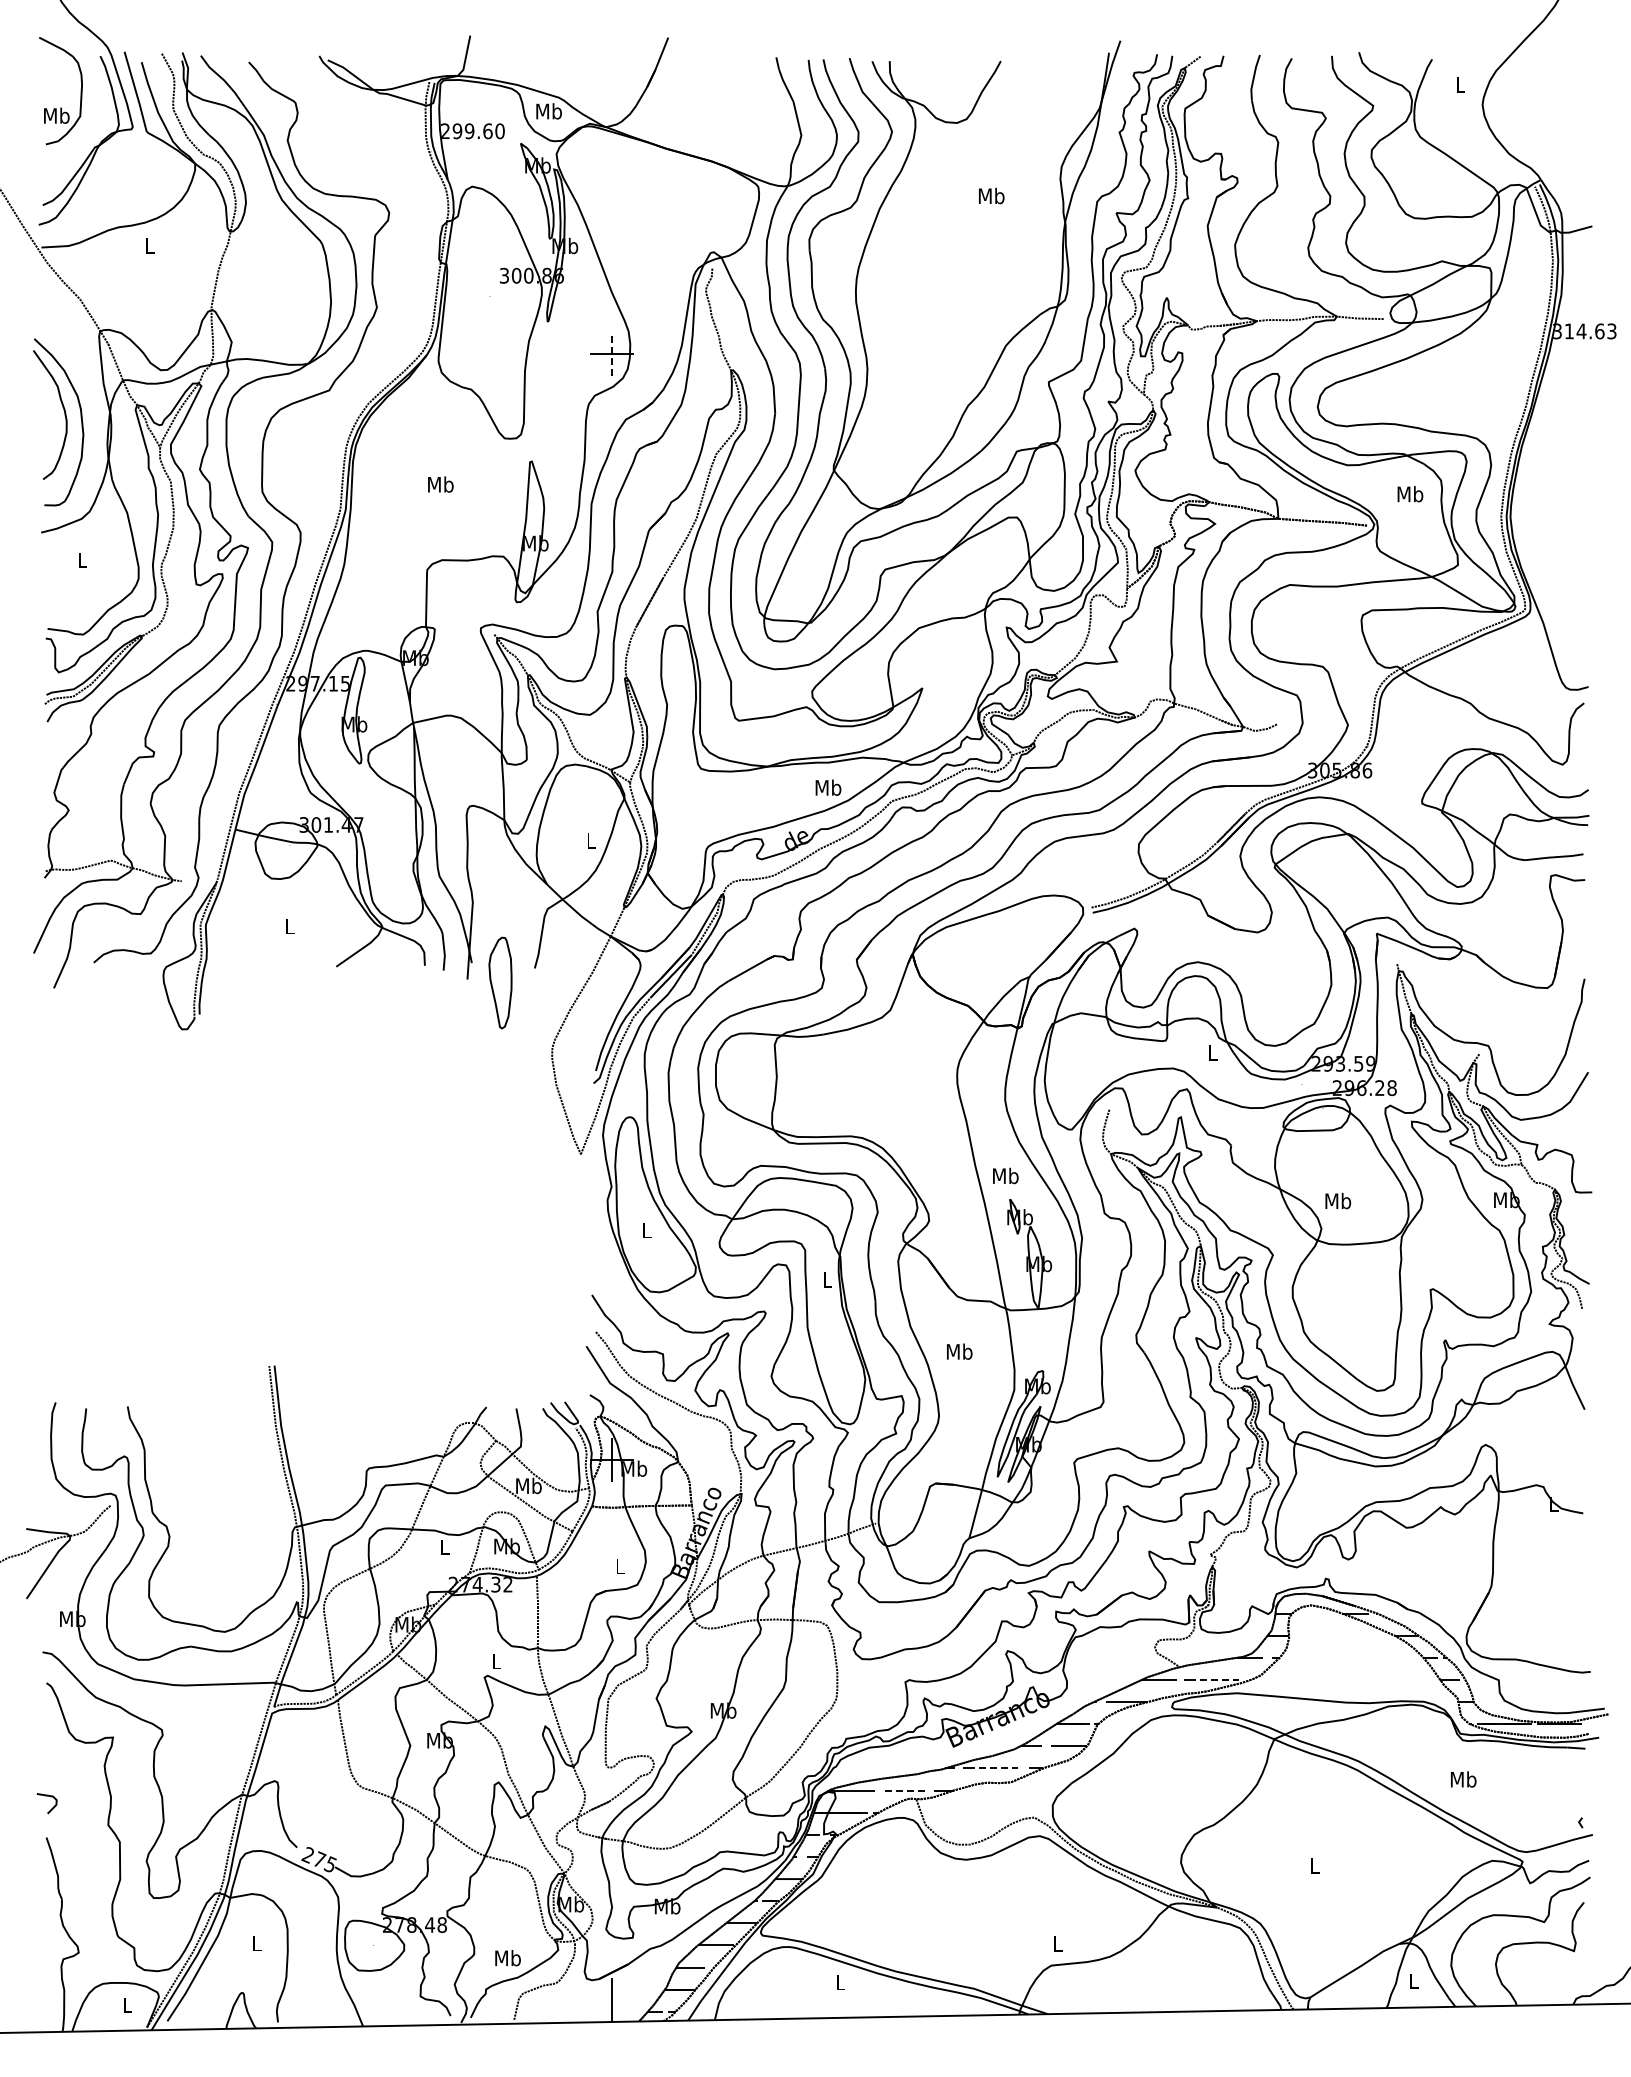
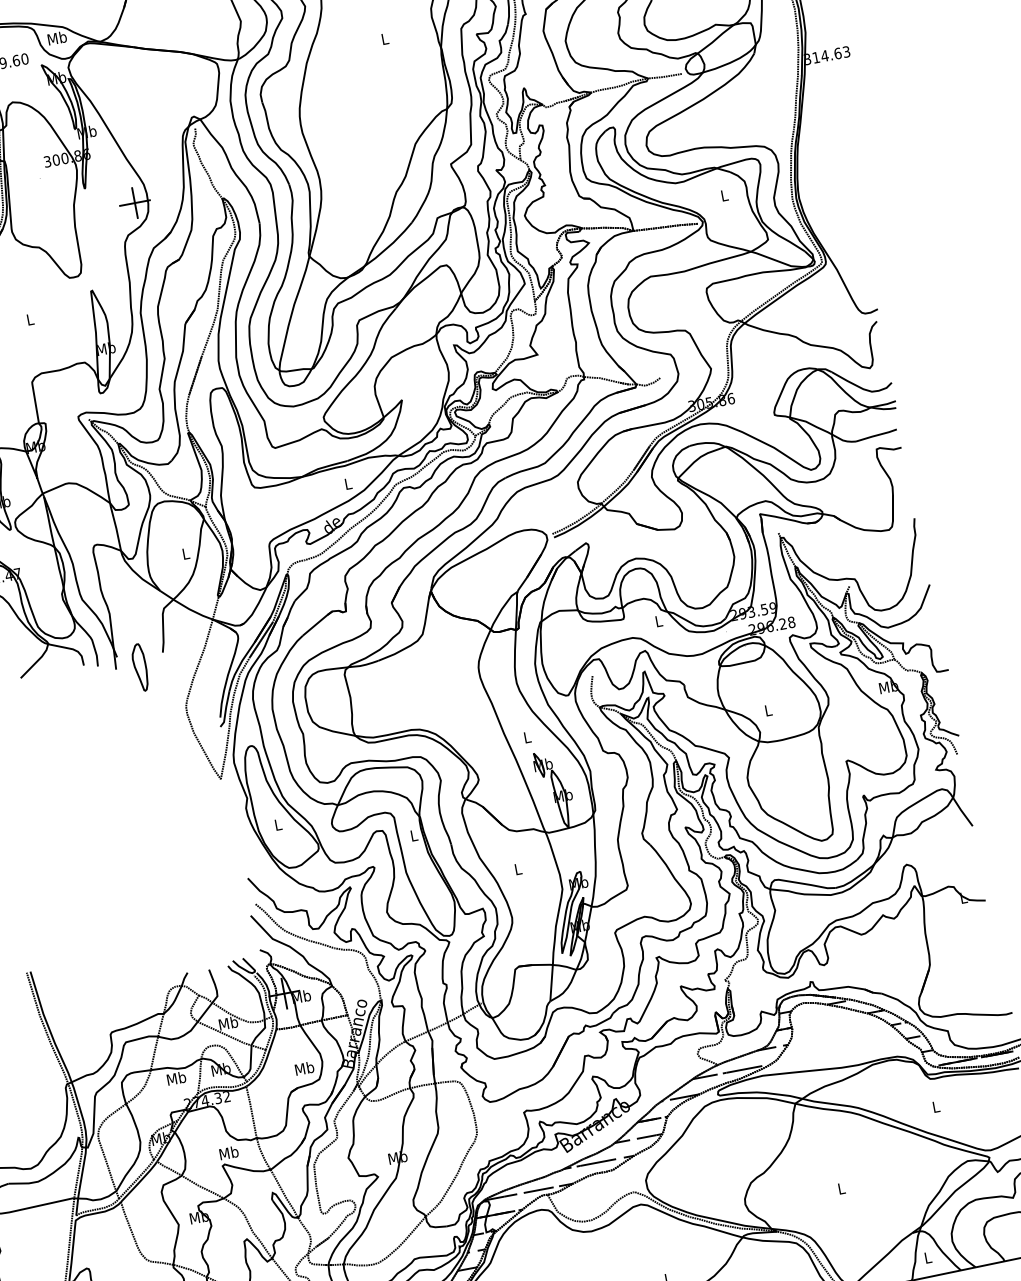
text: (991, 195) -> (384, 38), Mb -> L
line: (611, 353) -> (134, 202), dashed -> solid
text: (440, 484) -> (30, 319), Mb -> L
text: (1410, 494) -> (724, 195), Mb -> L
text: (828, 787) -> (348, 483), Mb -> L
part: (500, 982) -> (140, 667), size x0.71
text: (1005, 1175) -> (527, 737), Mb -> L
text: (1338, 1200) -> (768, 709), Mb -> L
text: (959, 1351) -> (518, 869), Mb -> L
text: (444, 1547) -> (176, 1078), L -> Mb
text: (620, 1566) -> (304, 1068), L -> Mb
text: (496, 1661) -> (229, 1153), L -> Mb
line: (1214, 1679) -> (744, 1069), dashed -> solid
line: (993, 1768) -> (598, 1162), dashed -> solid
text: (1463, 1779) -> (936, 1106), Mb -> L
line: (905, 1790) -> (538, 1190), dashed -> solid

